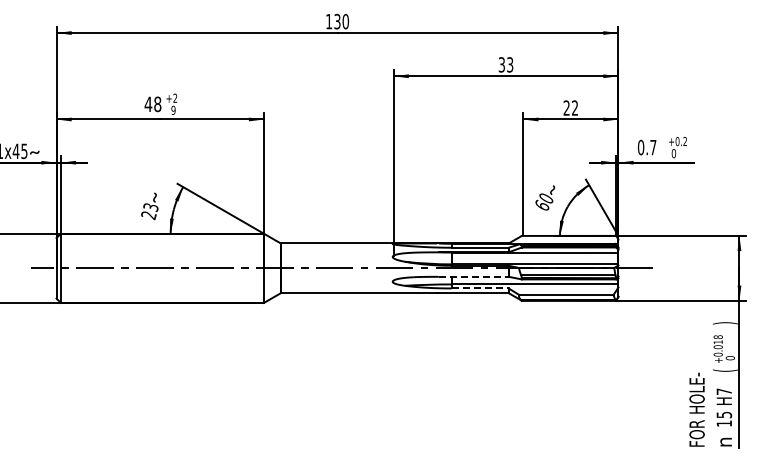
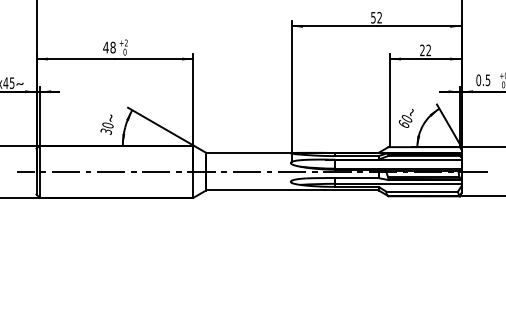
text: (506, 64) -> (376, 17), 33 -> 52
text: (173, 110) -> (125, 52), 9 -> 0
text: (653, 147) -> (488, 80), 0.7 -> 0.5
text: (149, 211) -> (106, 128), 23 -> 30
line: (473, 276) -> (351, 177), dashed -> solid
line: (480, 288) -> (357, 186), dashed -> solid

